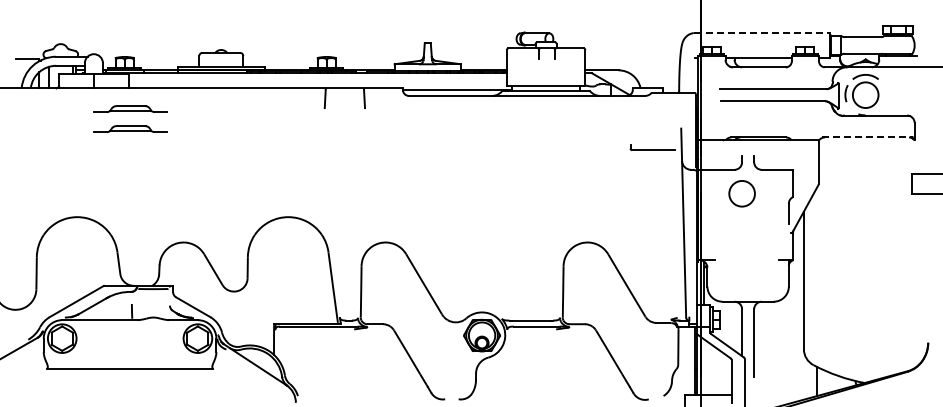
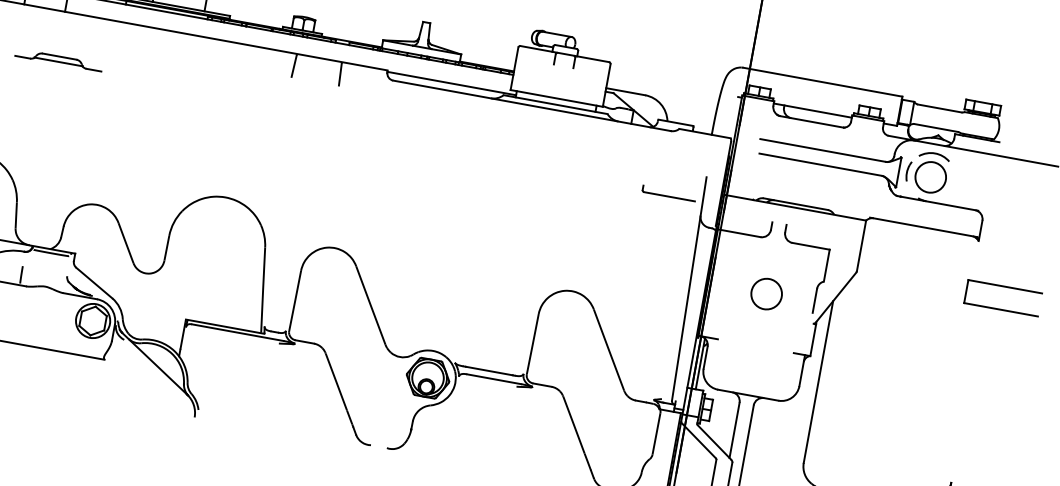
line: (762, 33) -> (822, 82), dashed -> solid
part: (130, 108) -> (62, 35), removed
line: (867, 137) -> (923, 227), dashed -> solid
circle: (741, 193) -> (765, 293), moved

